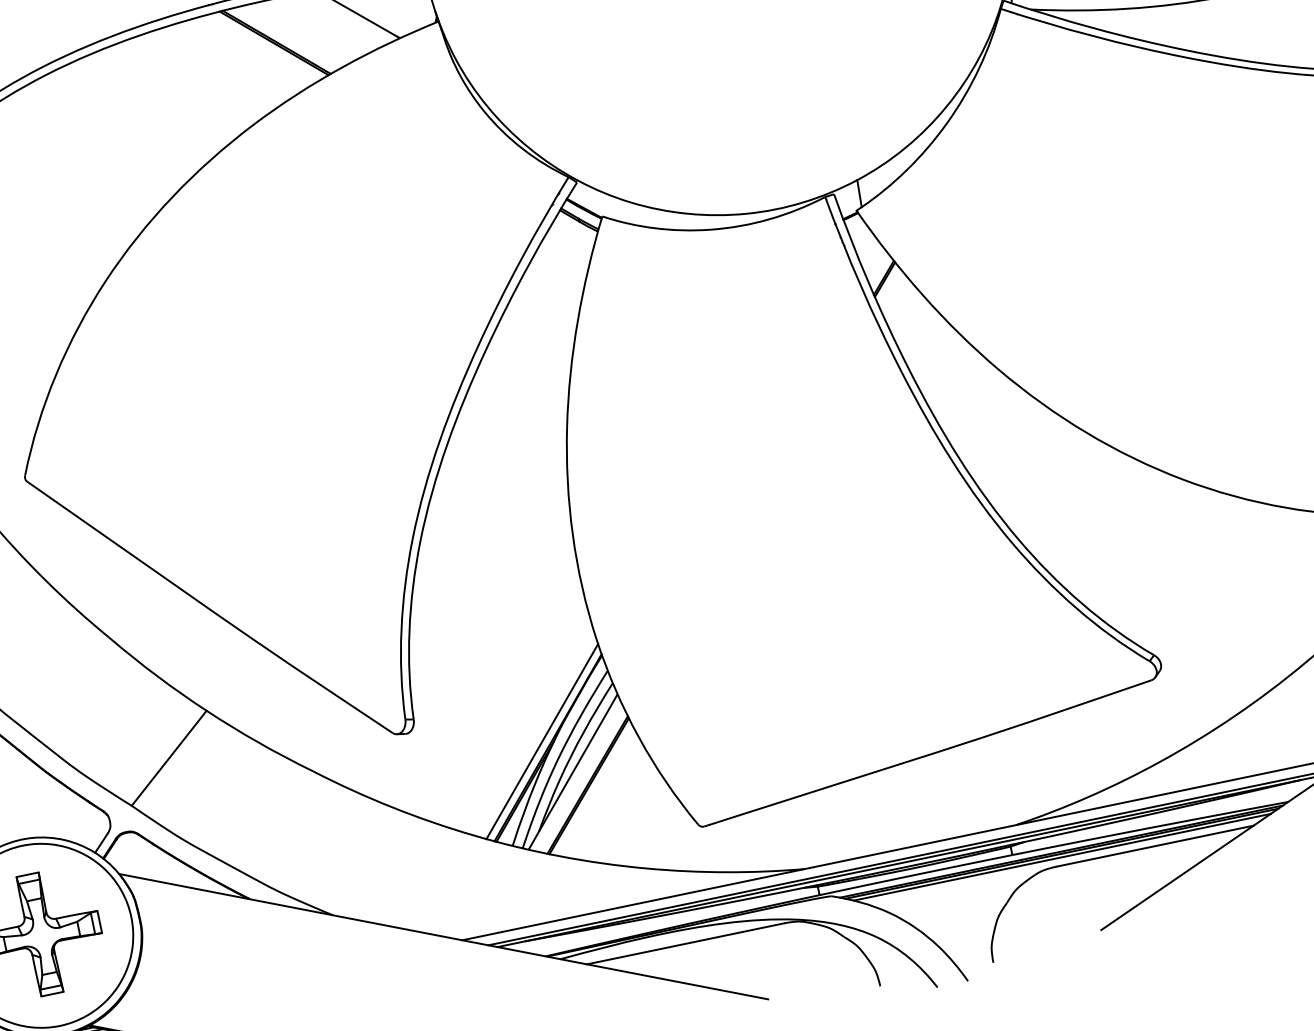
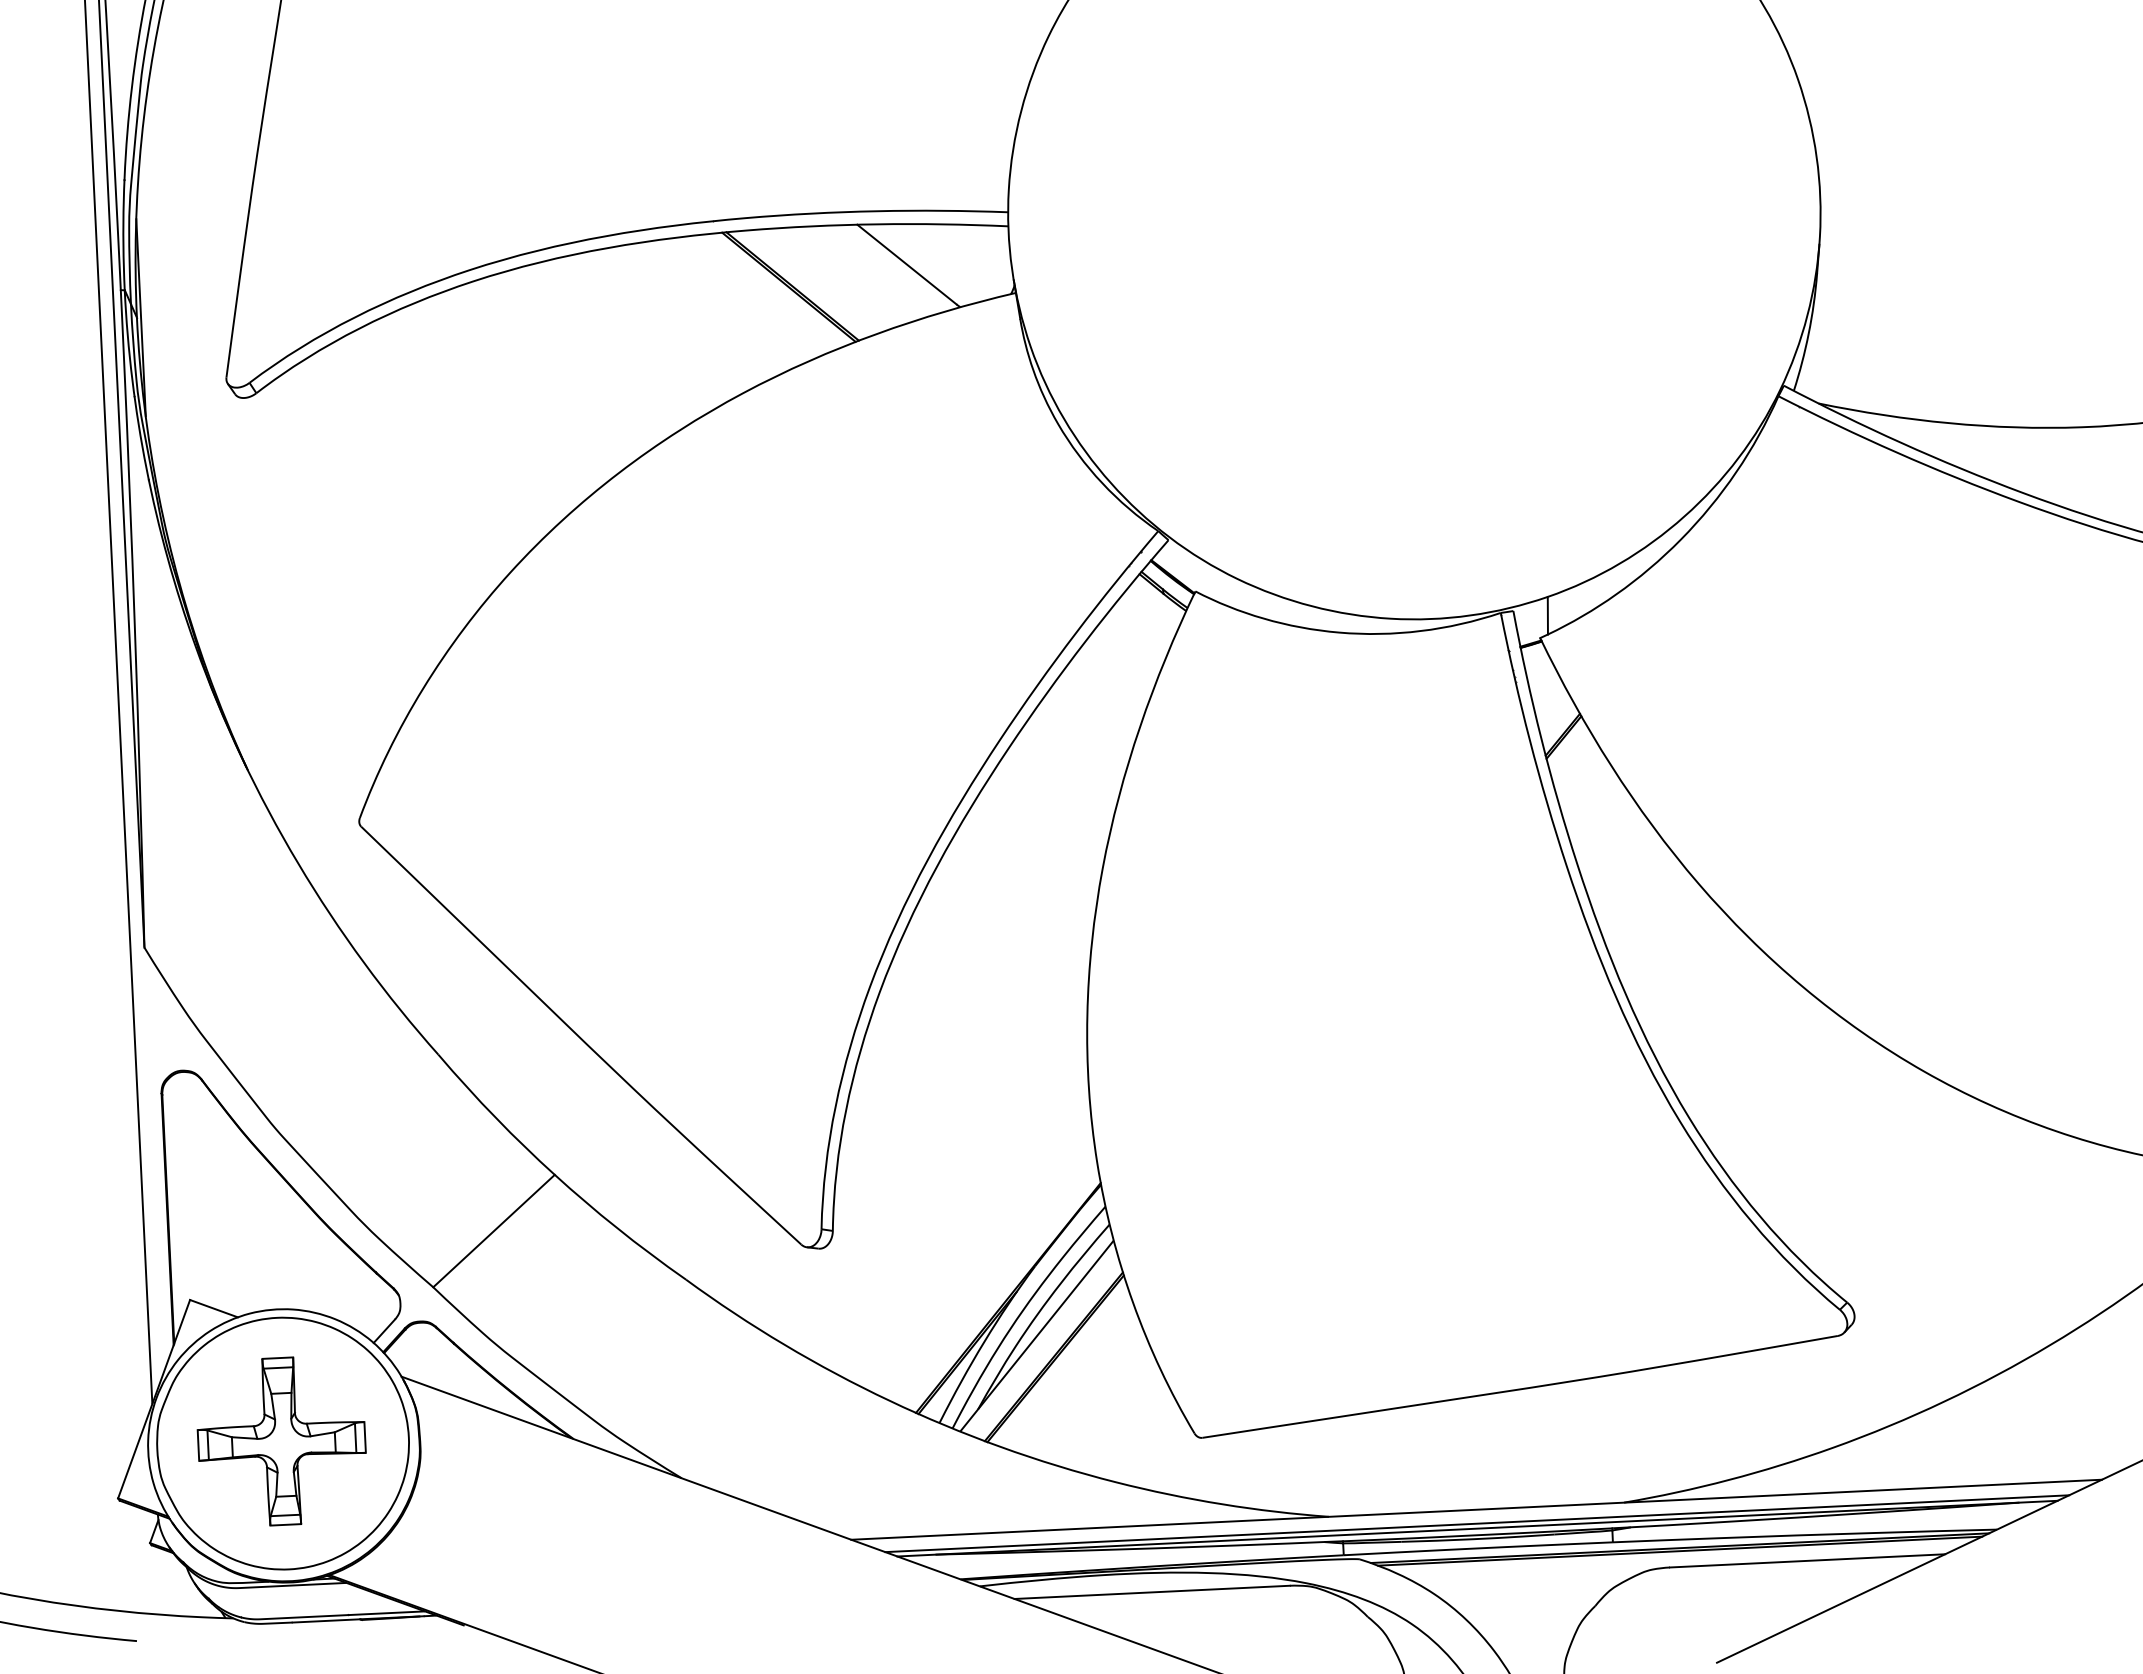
line: (542, 741) -> (1001, 1288), removed
line: (1061, 856) -> (1679, 1555), removed

